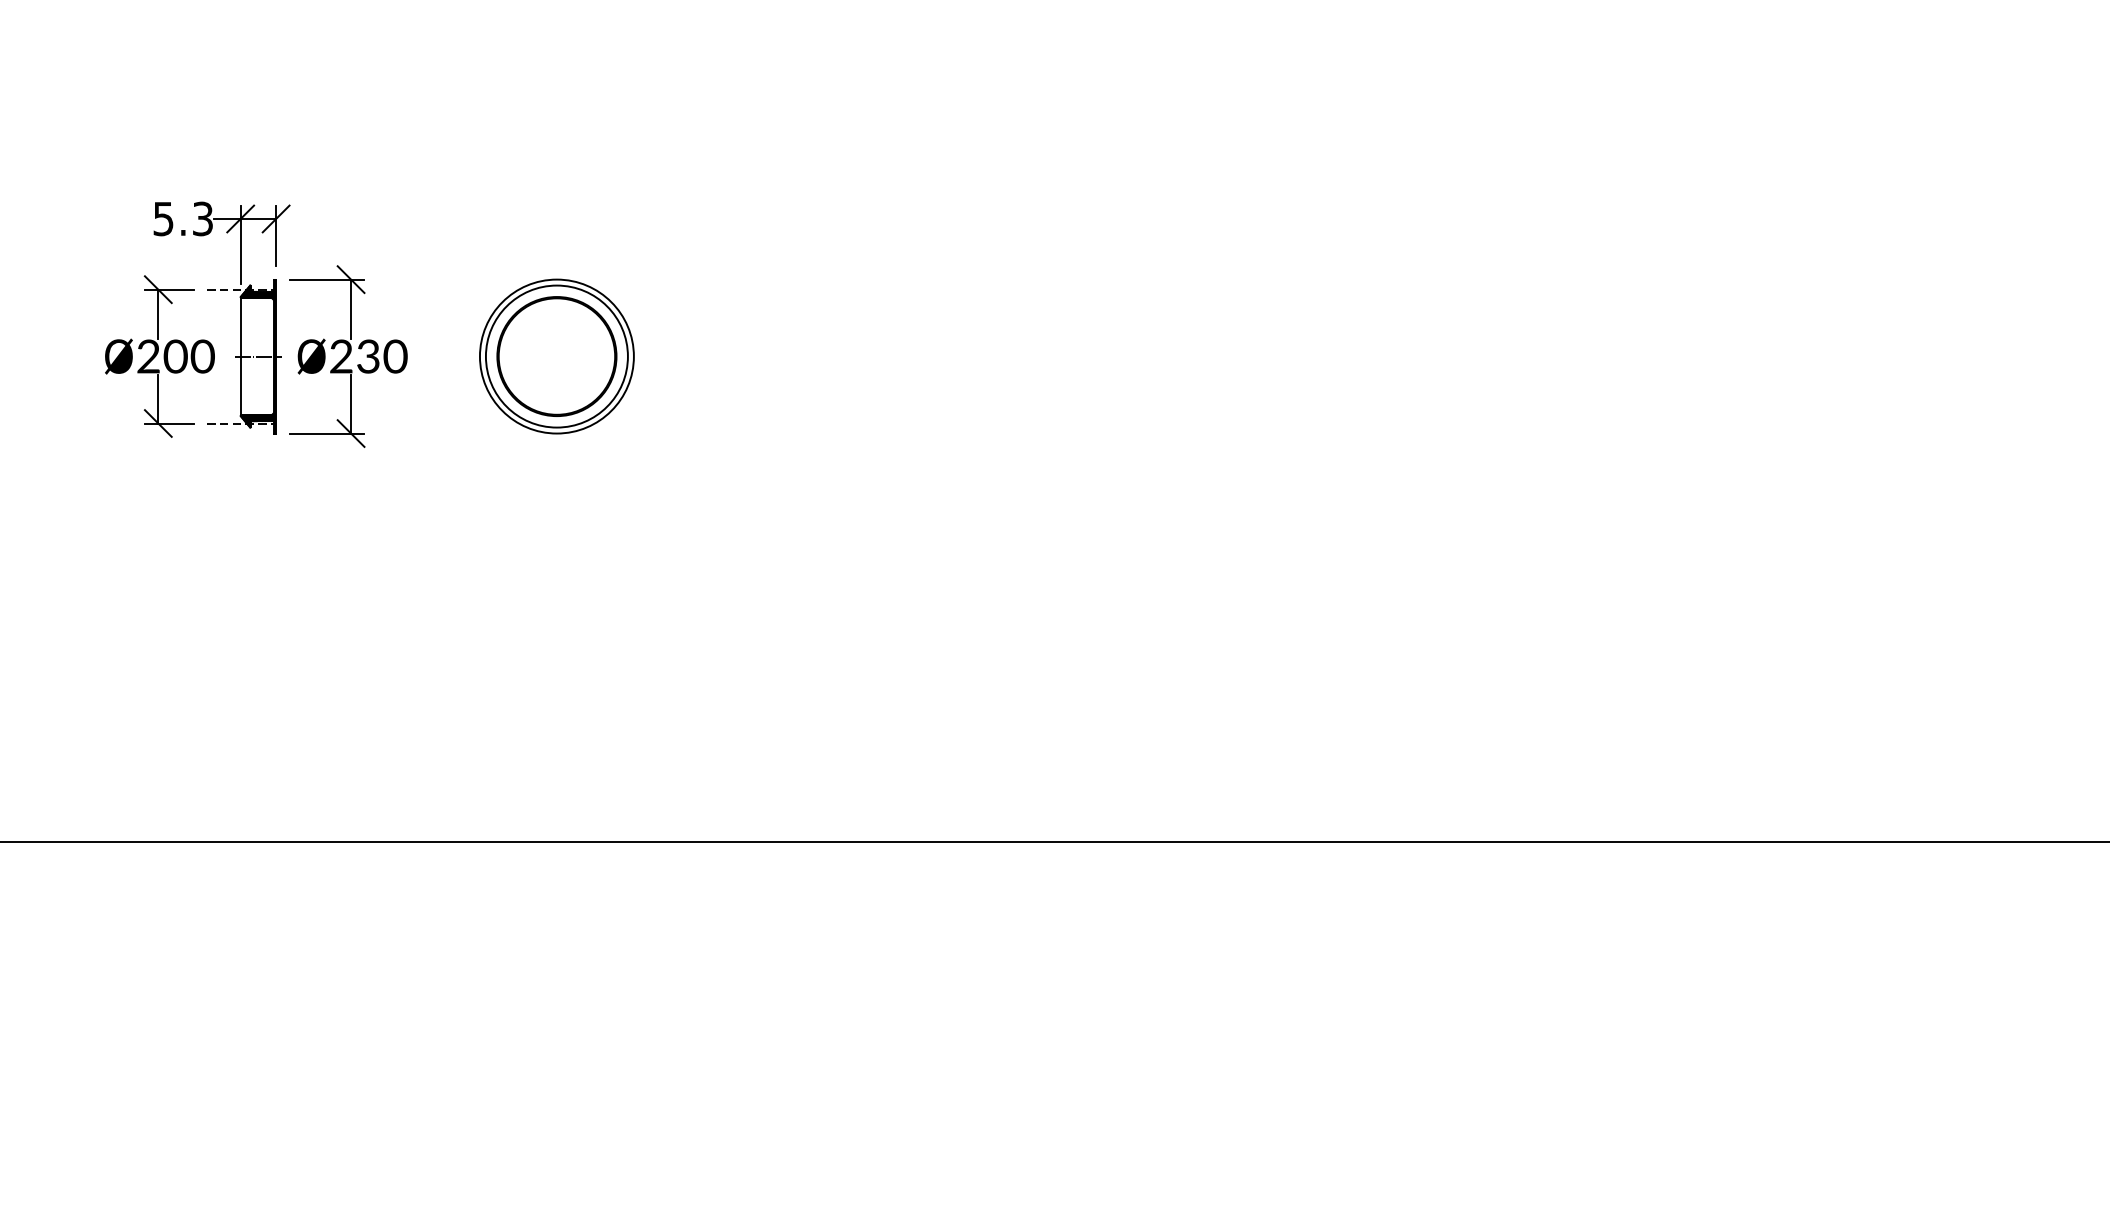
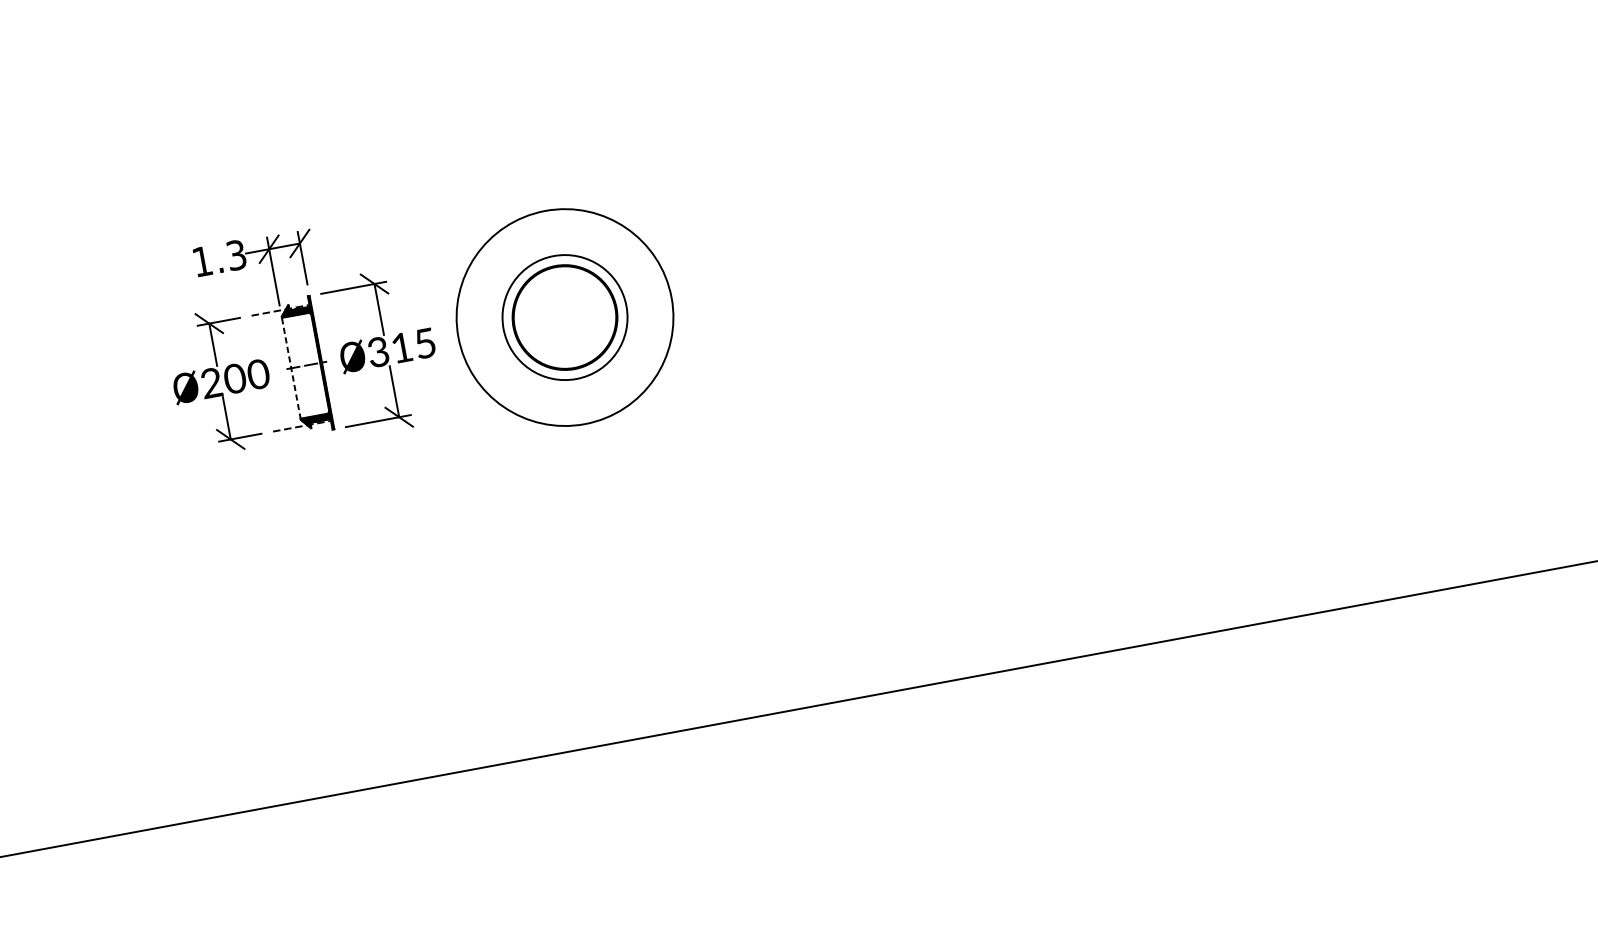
text: (163, 219) -> (202, 262), 5.3 -> 1.3
line: (240, 356) -> (291, 368), solid -> dashed
text: (368, 356) -> (401, 347), 230 -> 315
circle: (556, 356) -> (564, 317), size x1.6

